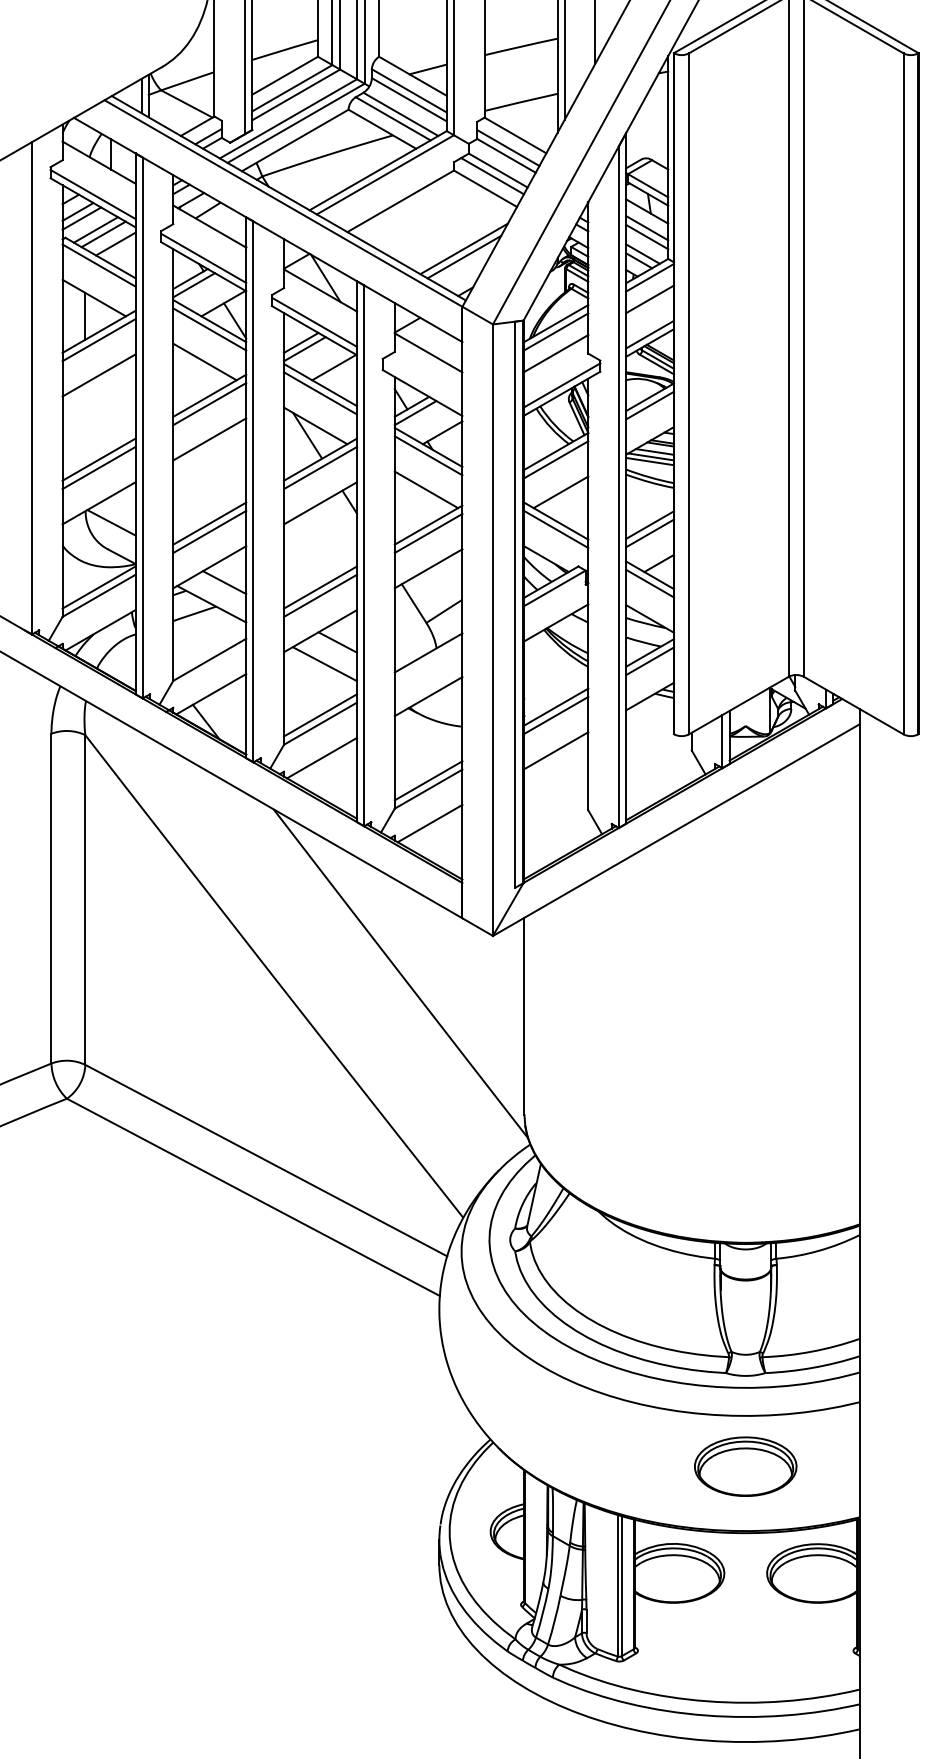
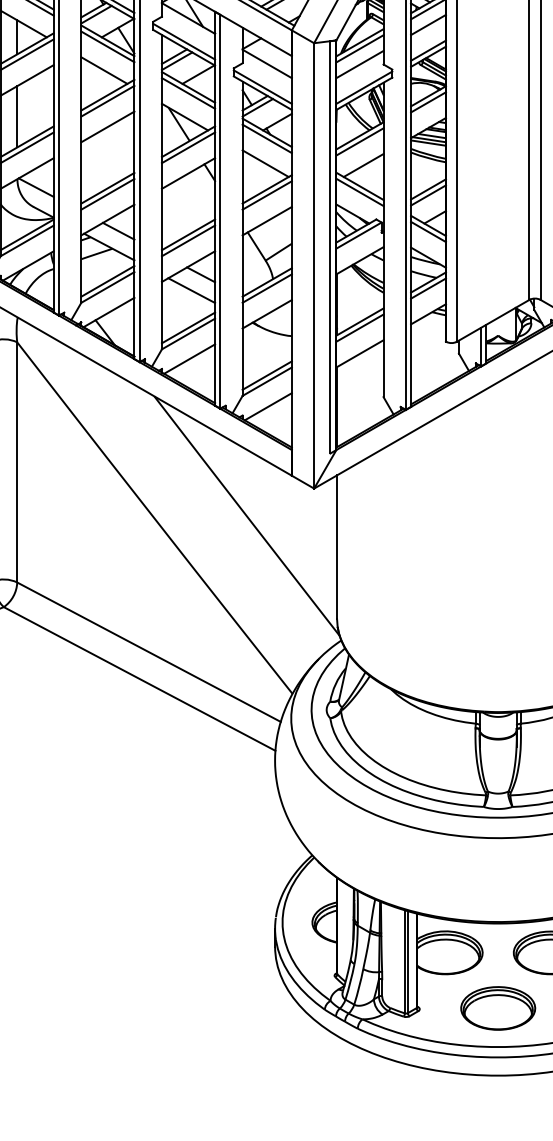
line: (422, 384) -> (262, 86), added
line: (85, 425) -> (17, 116), added
line: (209, 651) -> (107, 281), added
line: (428, 660) -> (267, 287), added
part: (745, 1466) -> (498, 1008), moved

